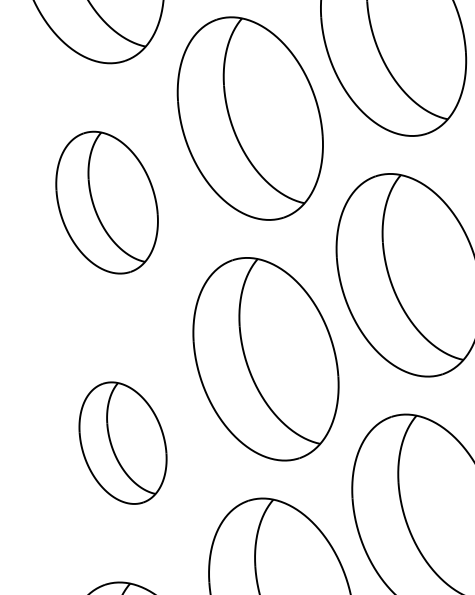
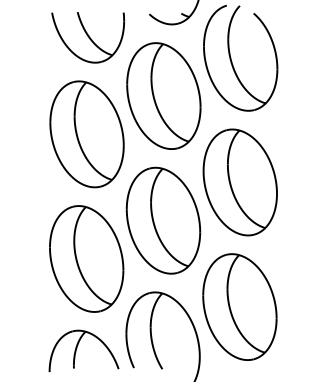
part: (106, 202) -> (86, 134), size x1.43
part: (122, 442) -> (86, 258), size x1.67

